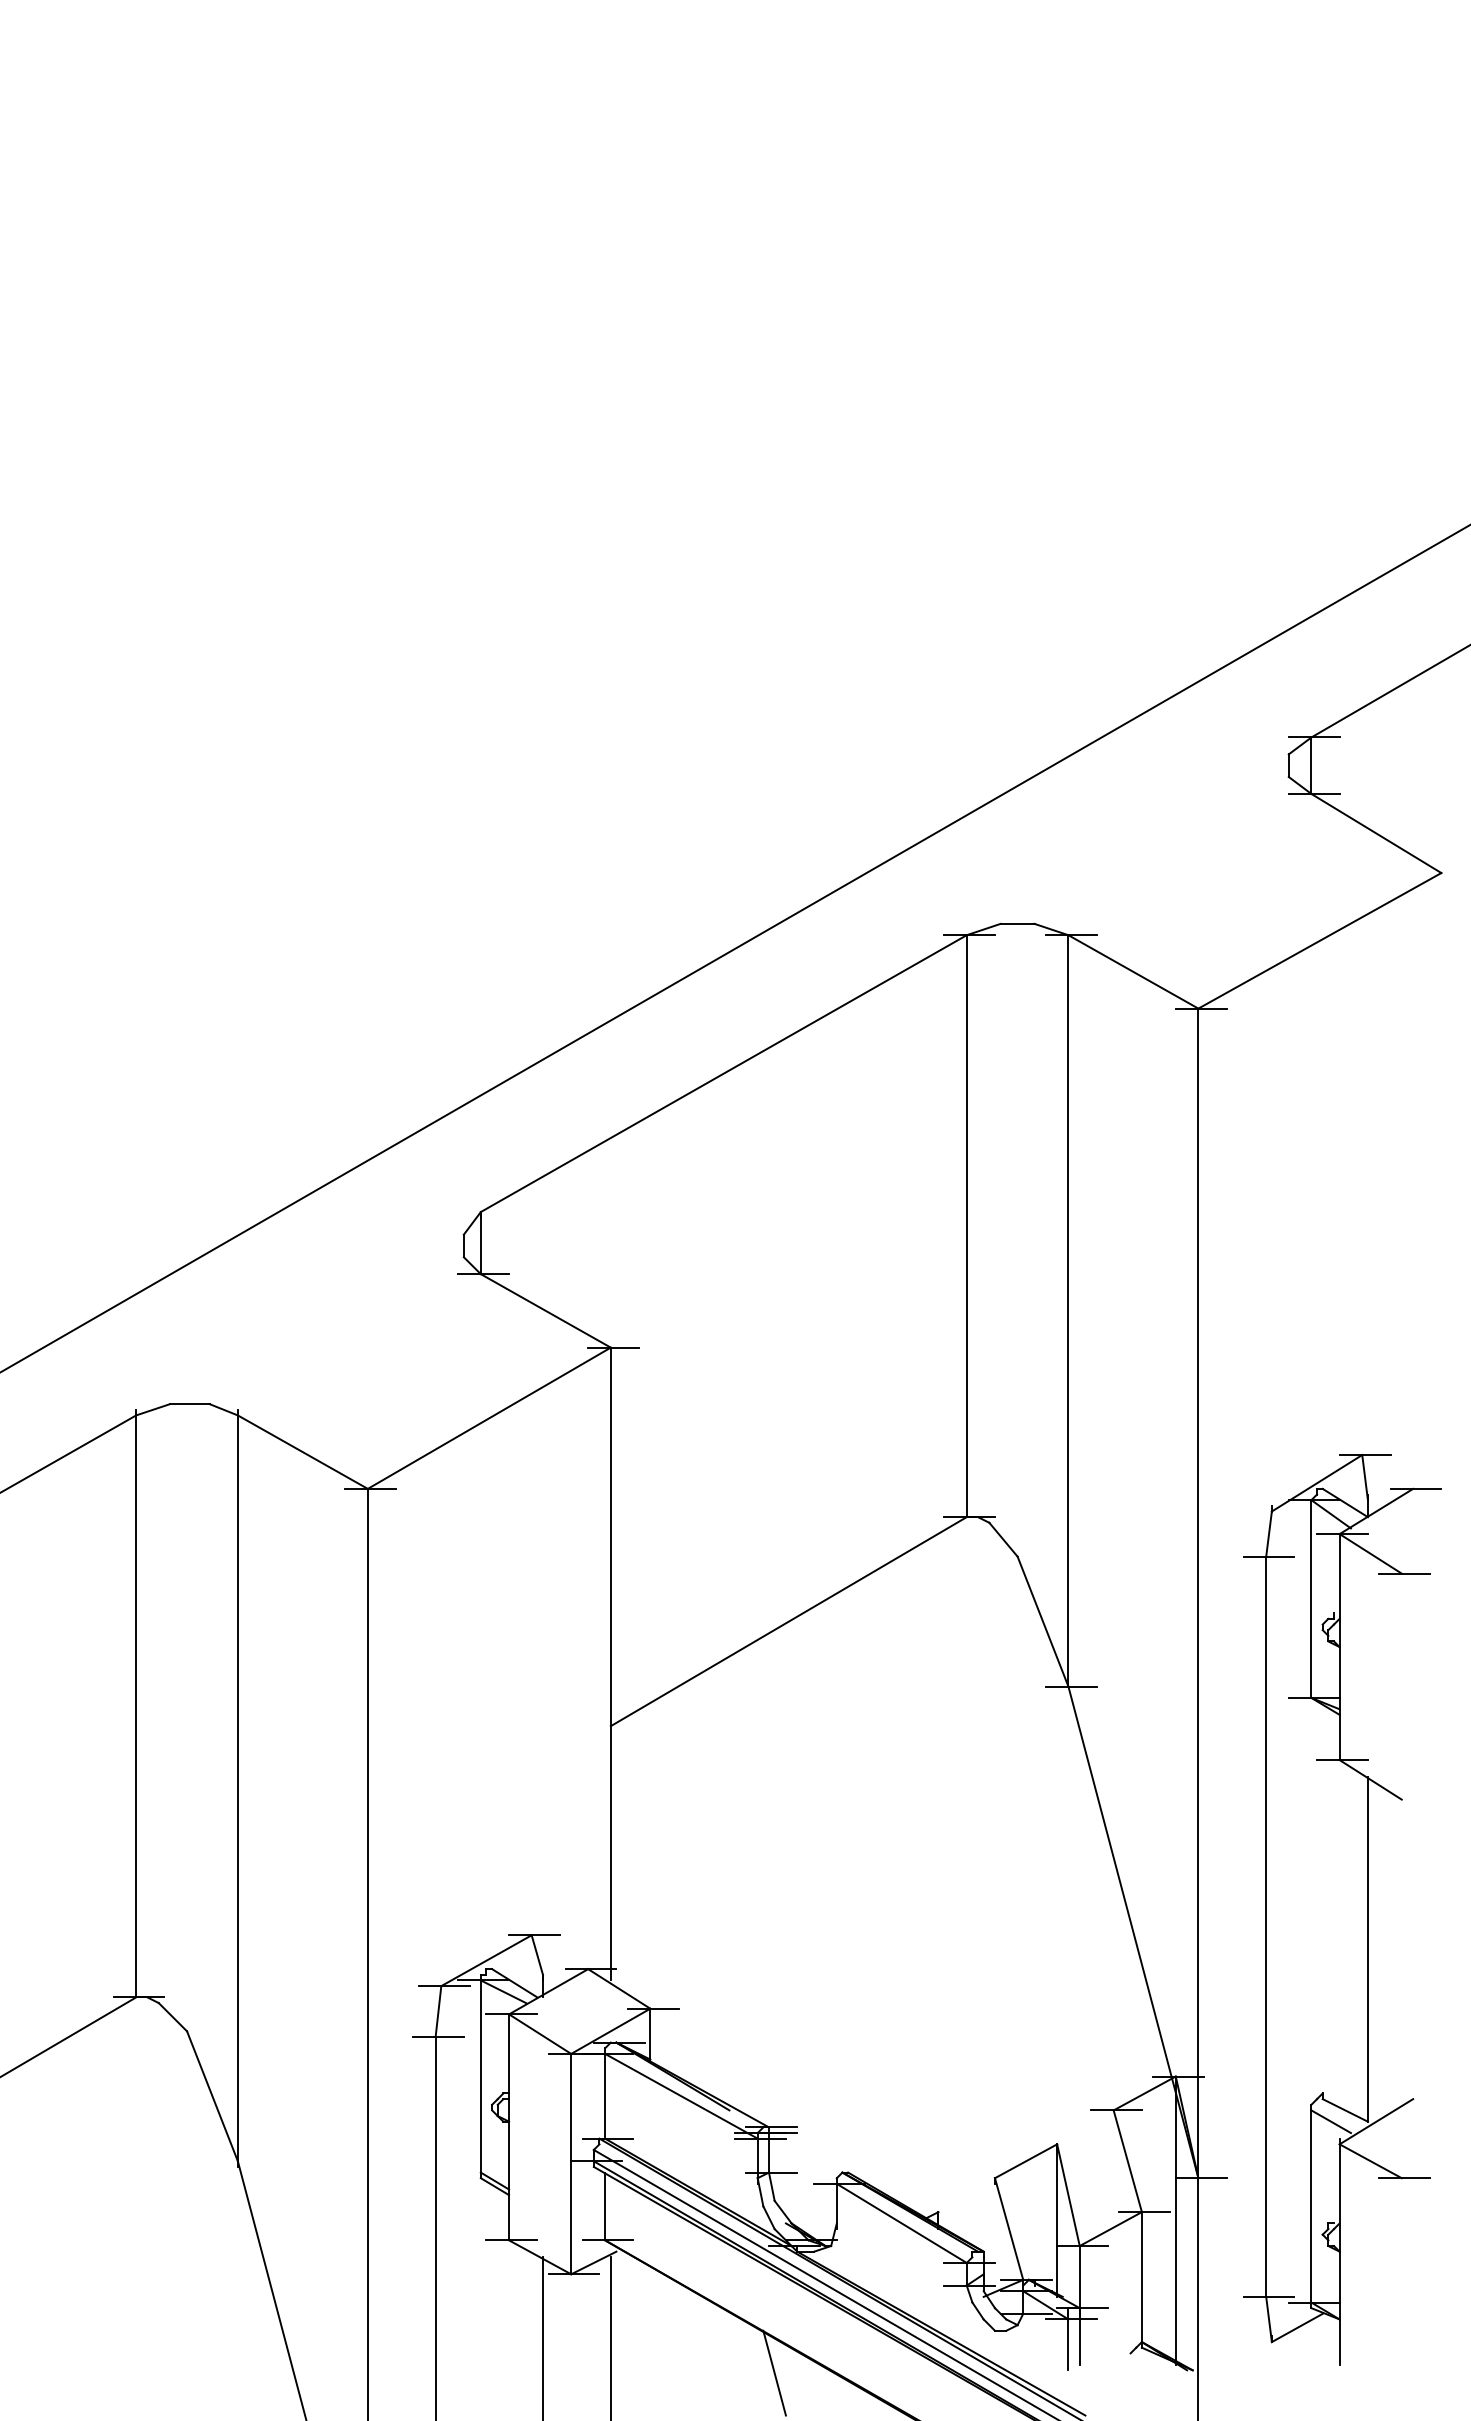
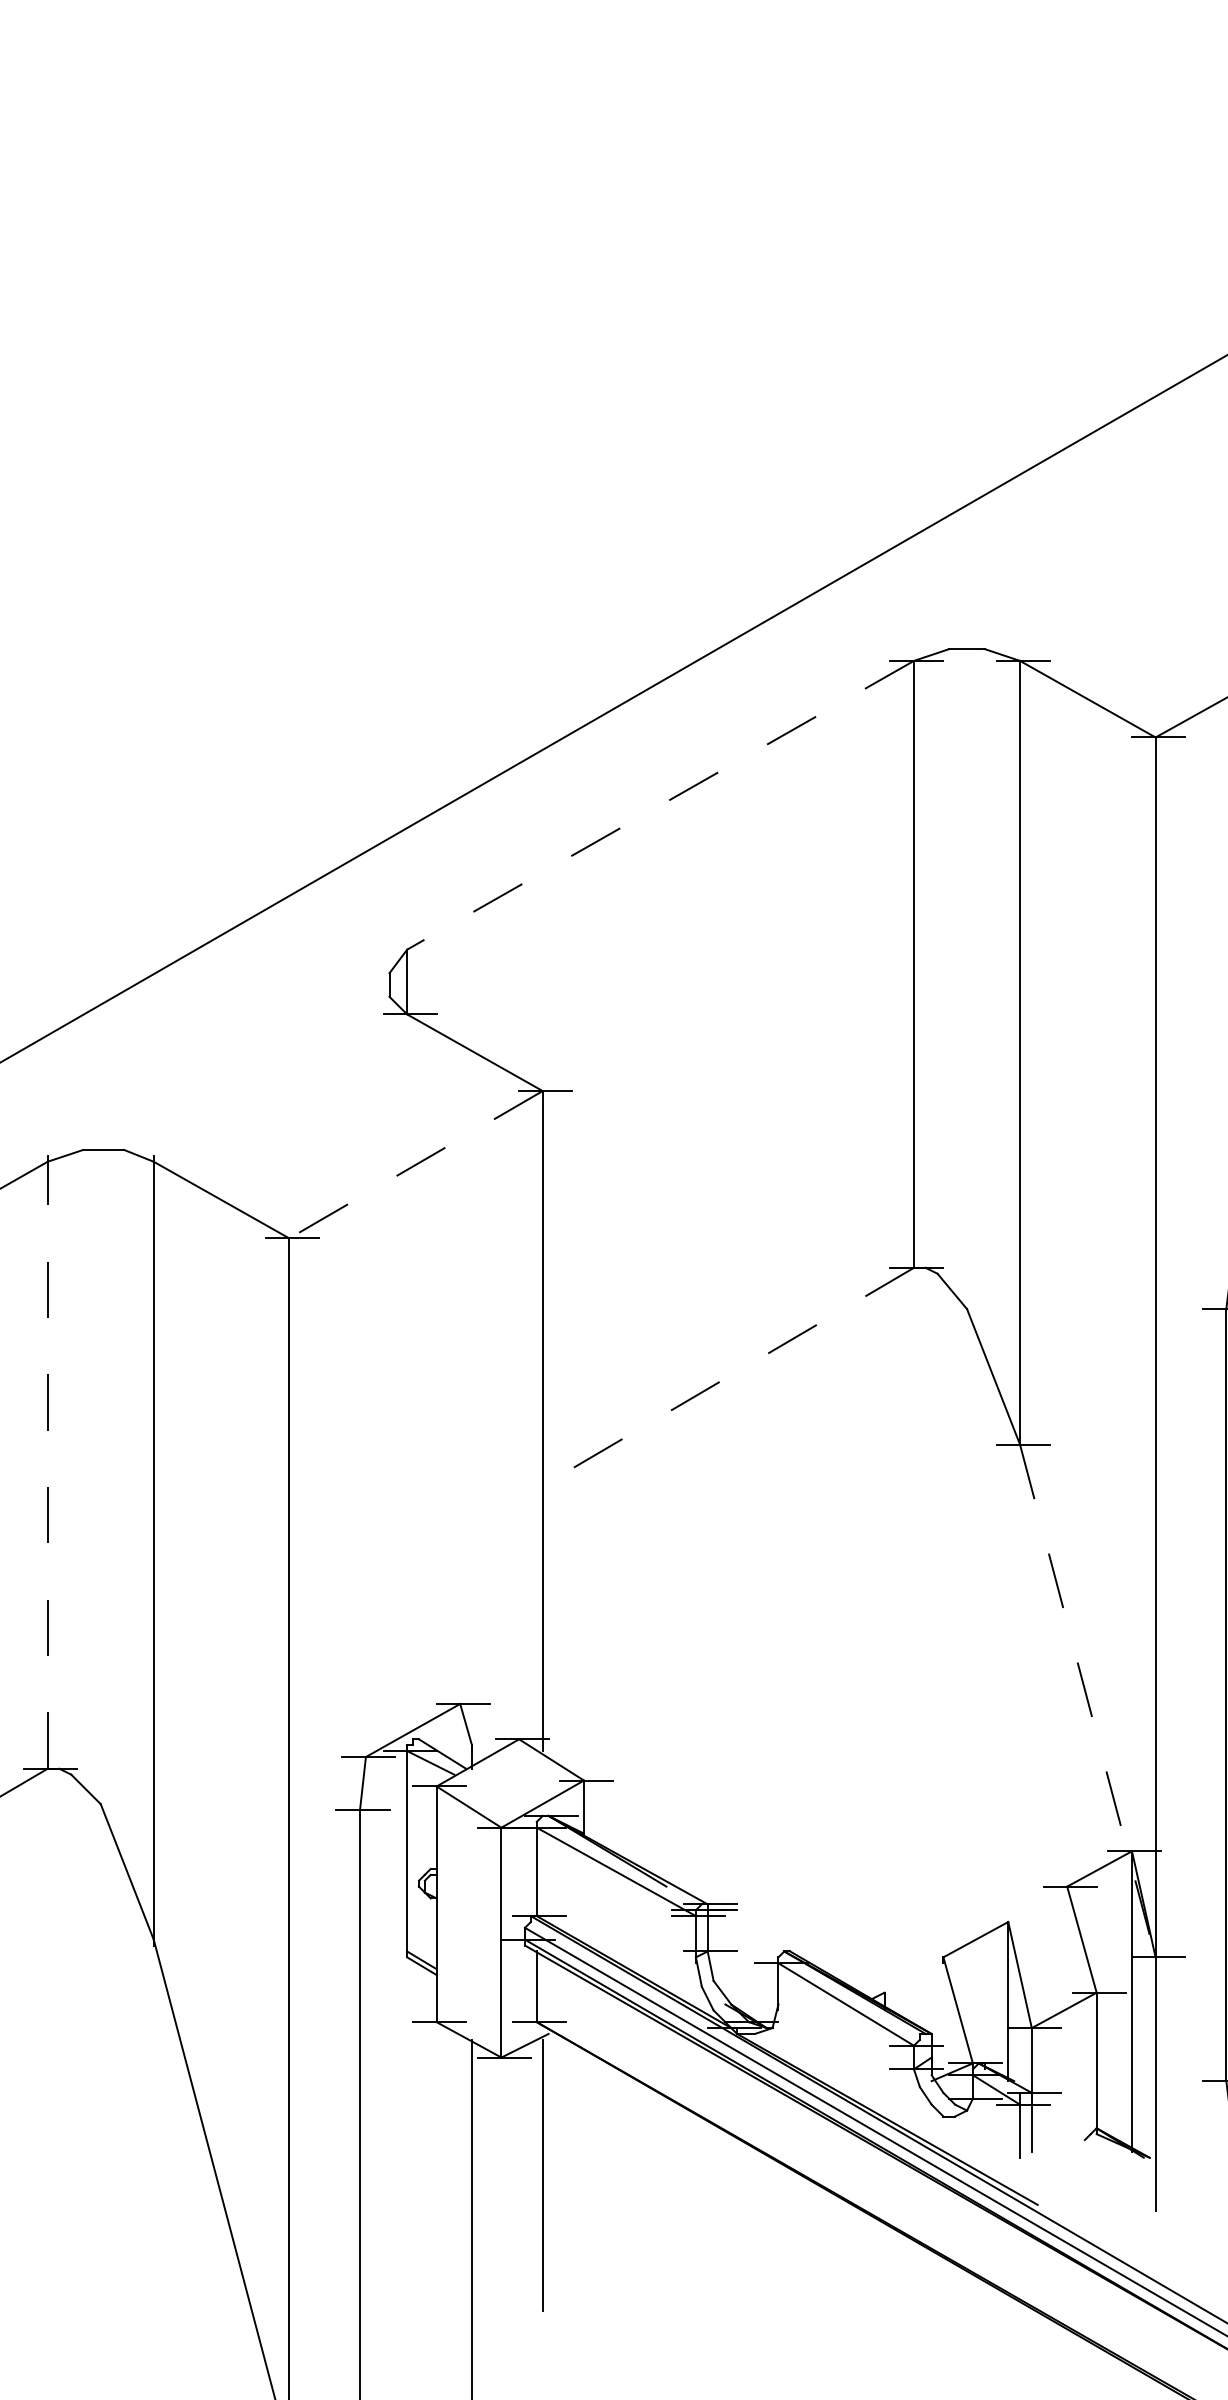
line: (723, 1073) -> (660, 805), solid -> dashed
line: (489, 1418) -> (416, 1164), solid -> dashed
line: (788, 1621) -> (728, 1376), solid -> dashed
line: (136, 1706) -> (48, 1465), solid -> dashed
line: (1133, 1932) -> (1087, 1701), solid -> dashed
line: (774, 2372) -> (713, 2159), removed

